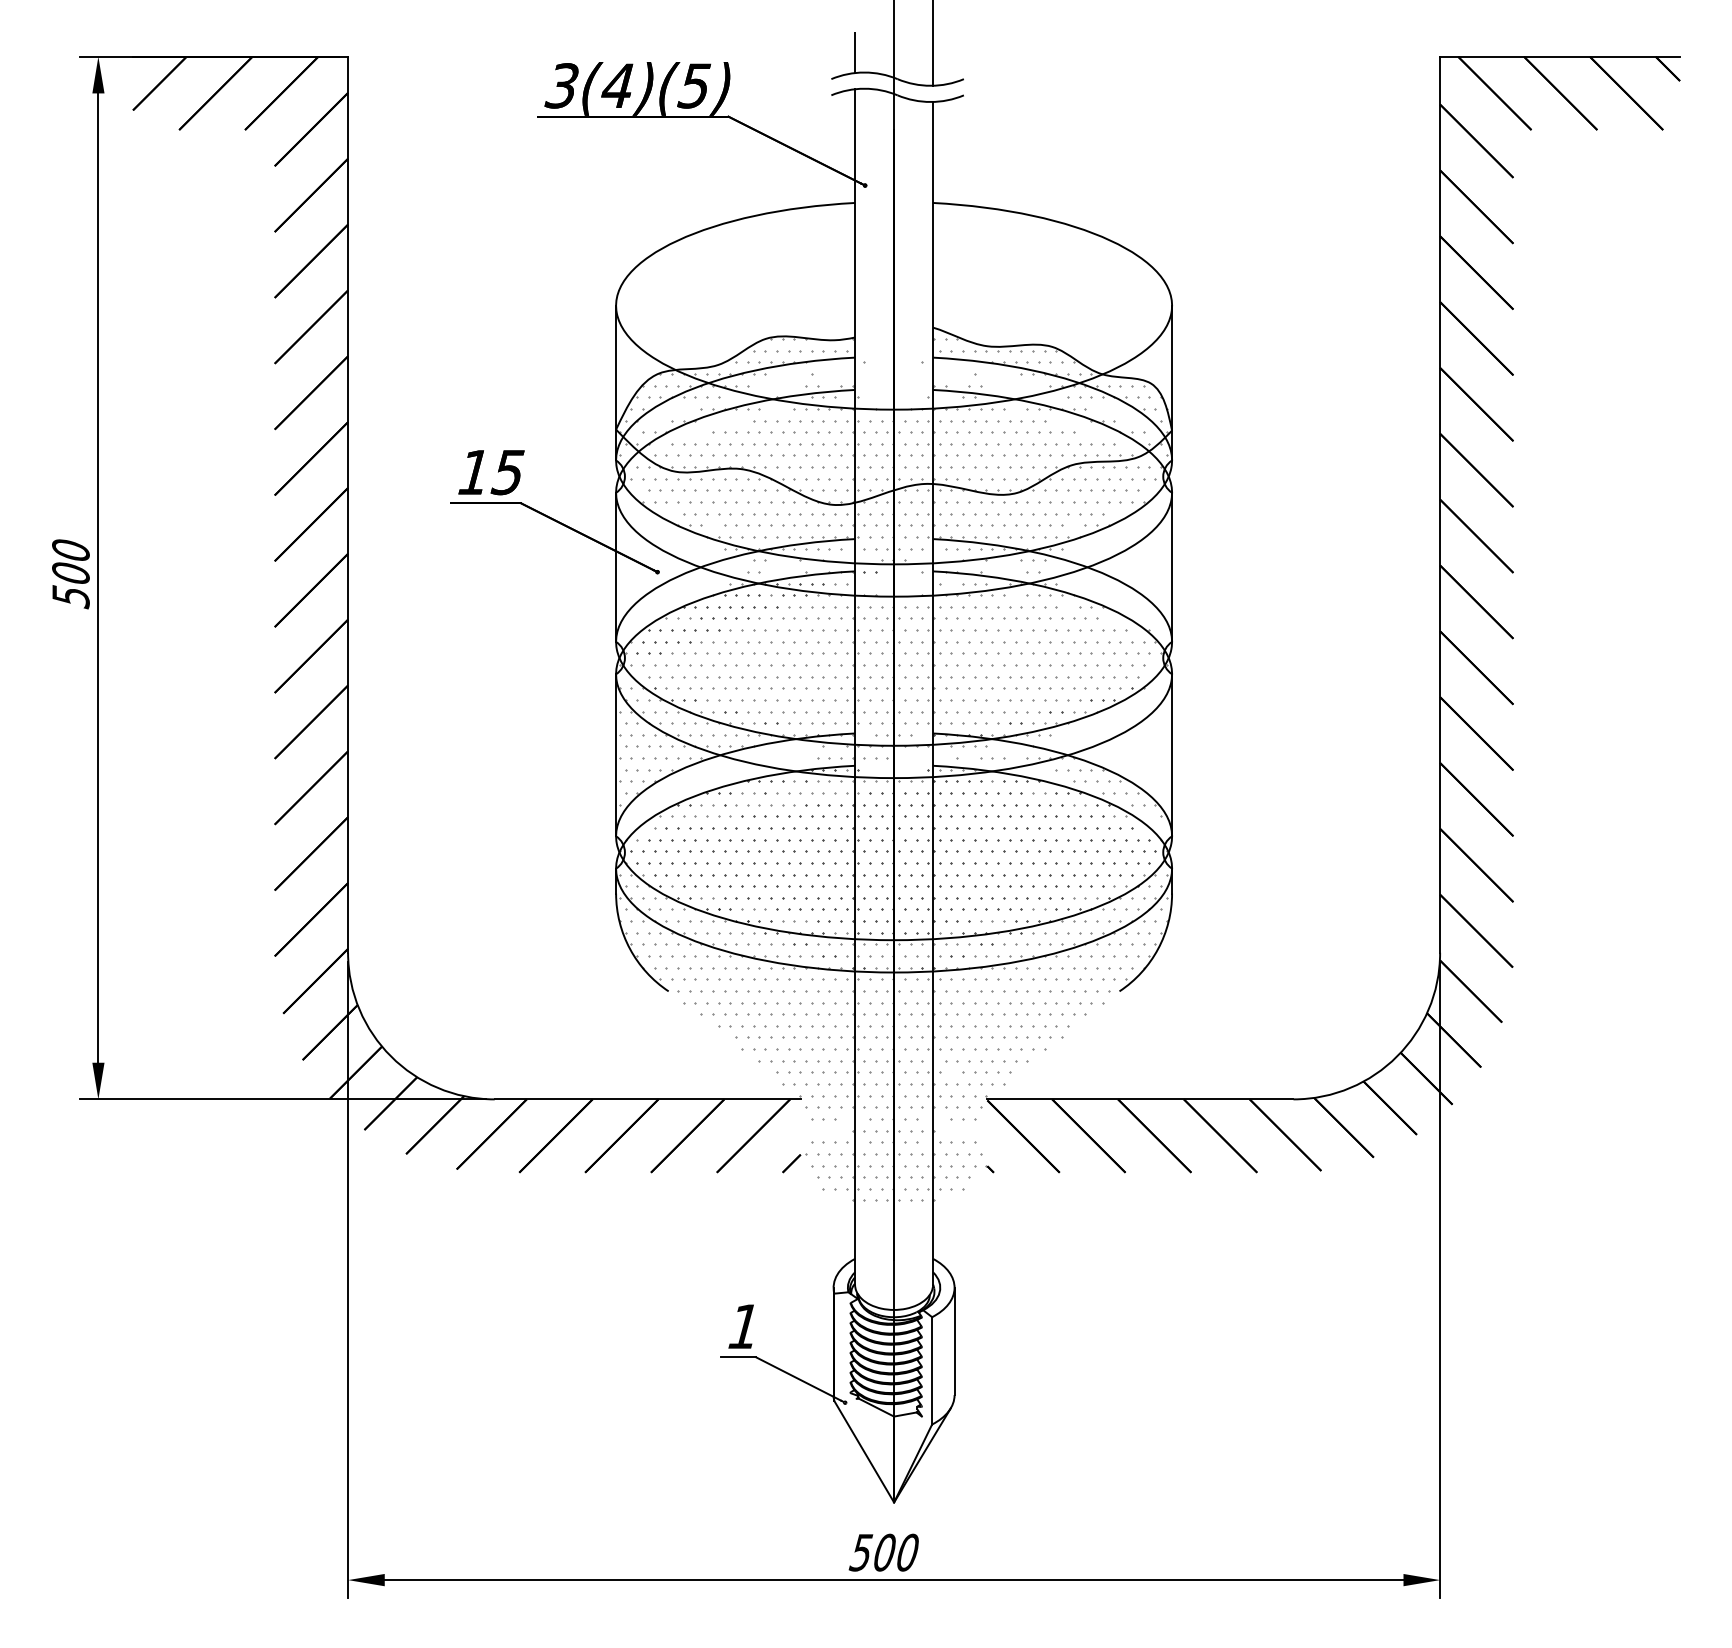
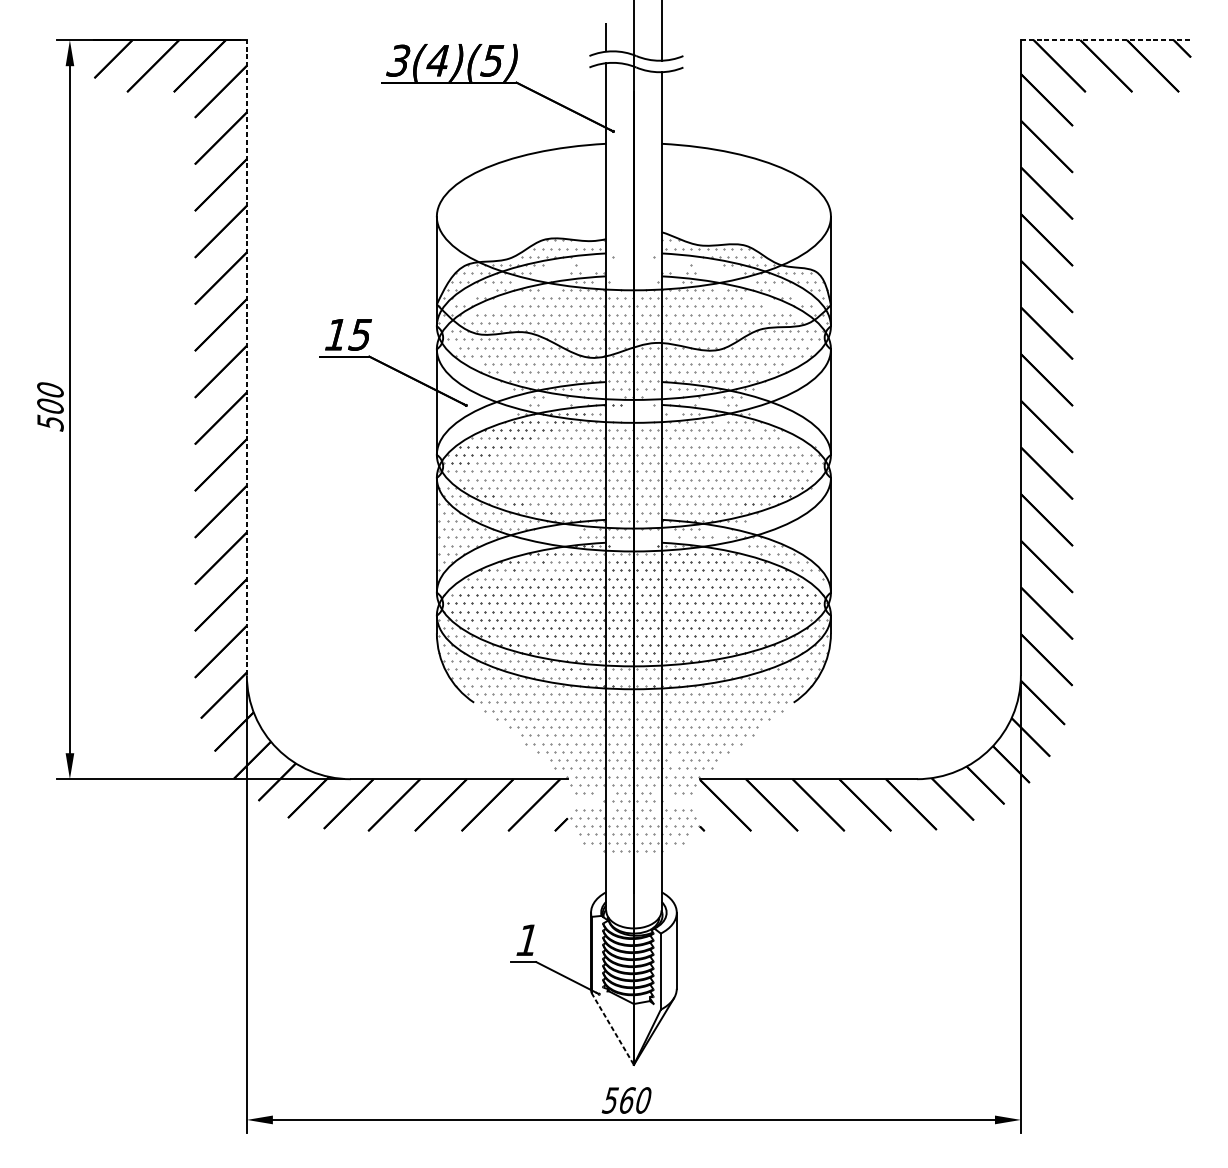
line: (1560, 56) -> (1106, 39), solid -> dashed
line: (348, 504) -> (247, 357), solid -> dashed
line: (864, 1451) -> (612, 1028), solid -> dashed
text: (885, 1552) -> (627, 1100), 500 -> 560

